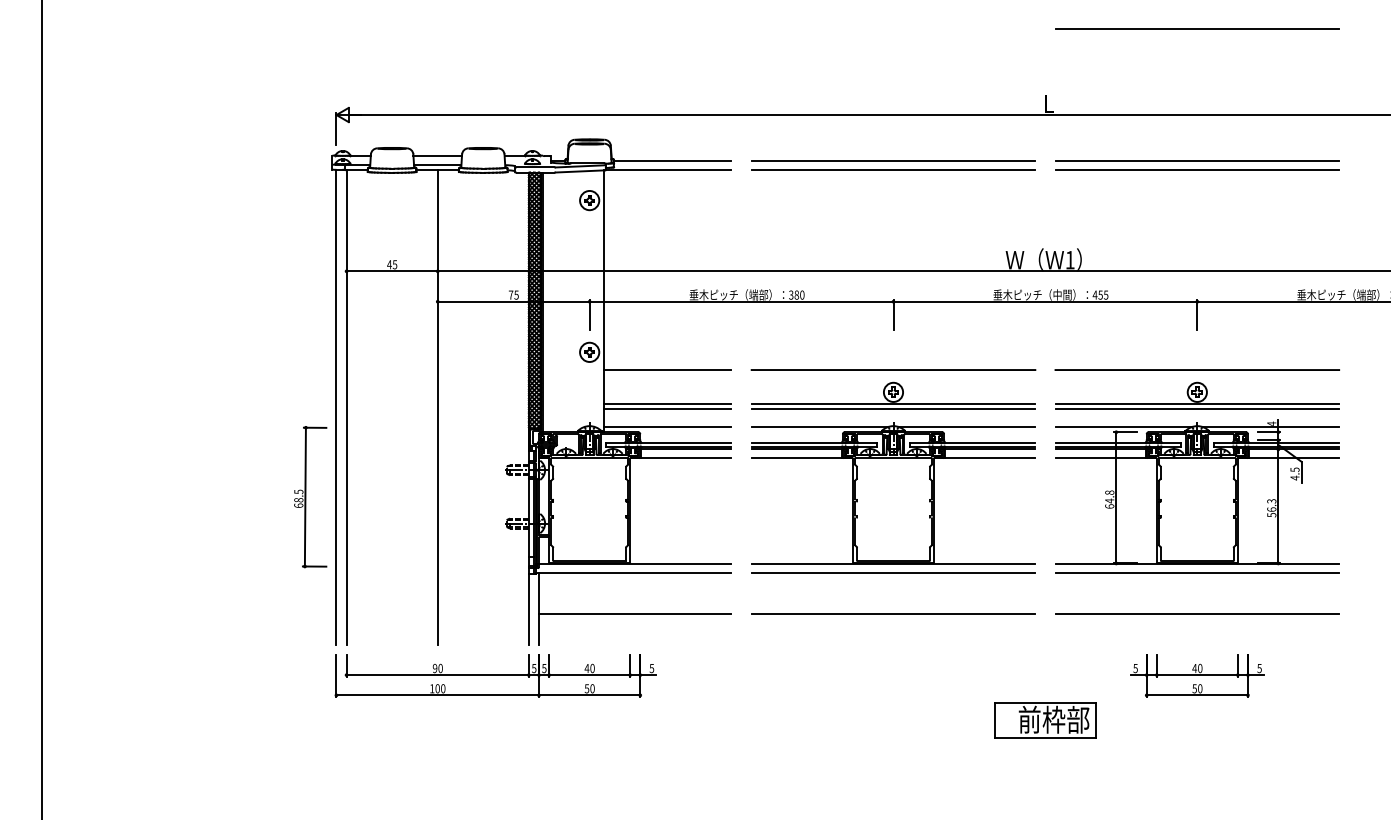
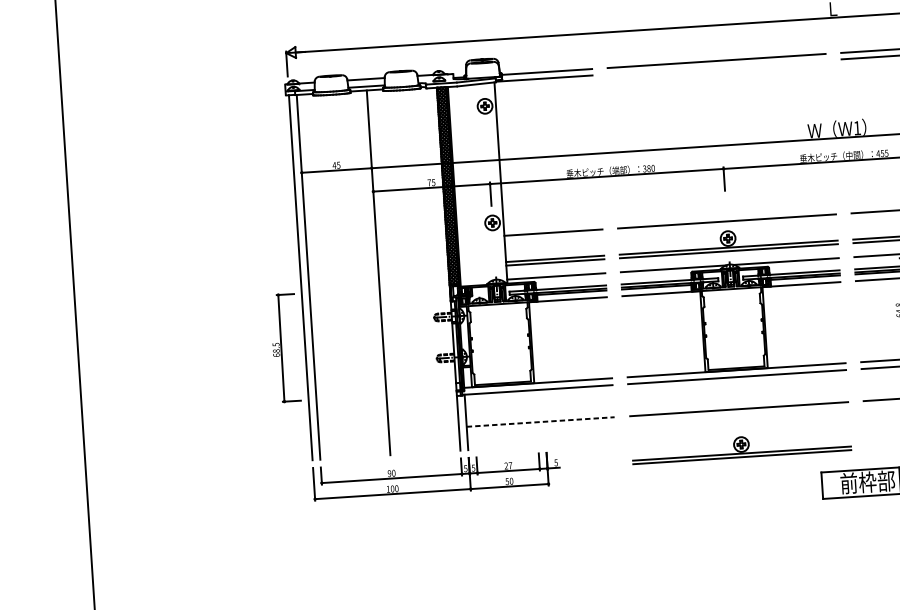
line: (893, 169) -> (717, 67), removed
line: (635, 614) -> (540, 422), solid -> dashed
part: (893, 663) -> (741, 446), added
text: (589, 668) -> (508, 465), 40 -> 27

